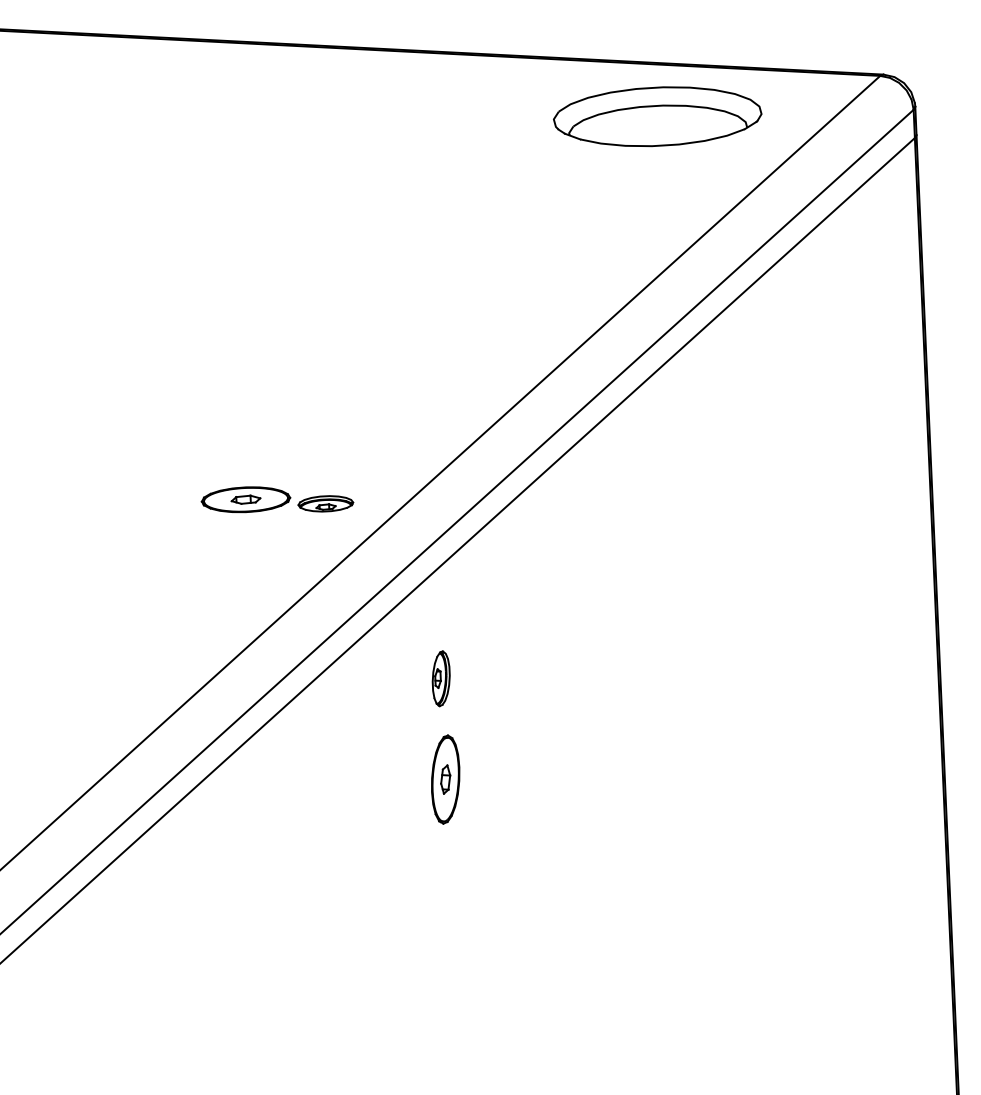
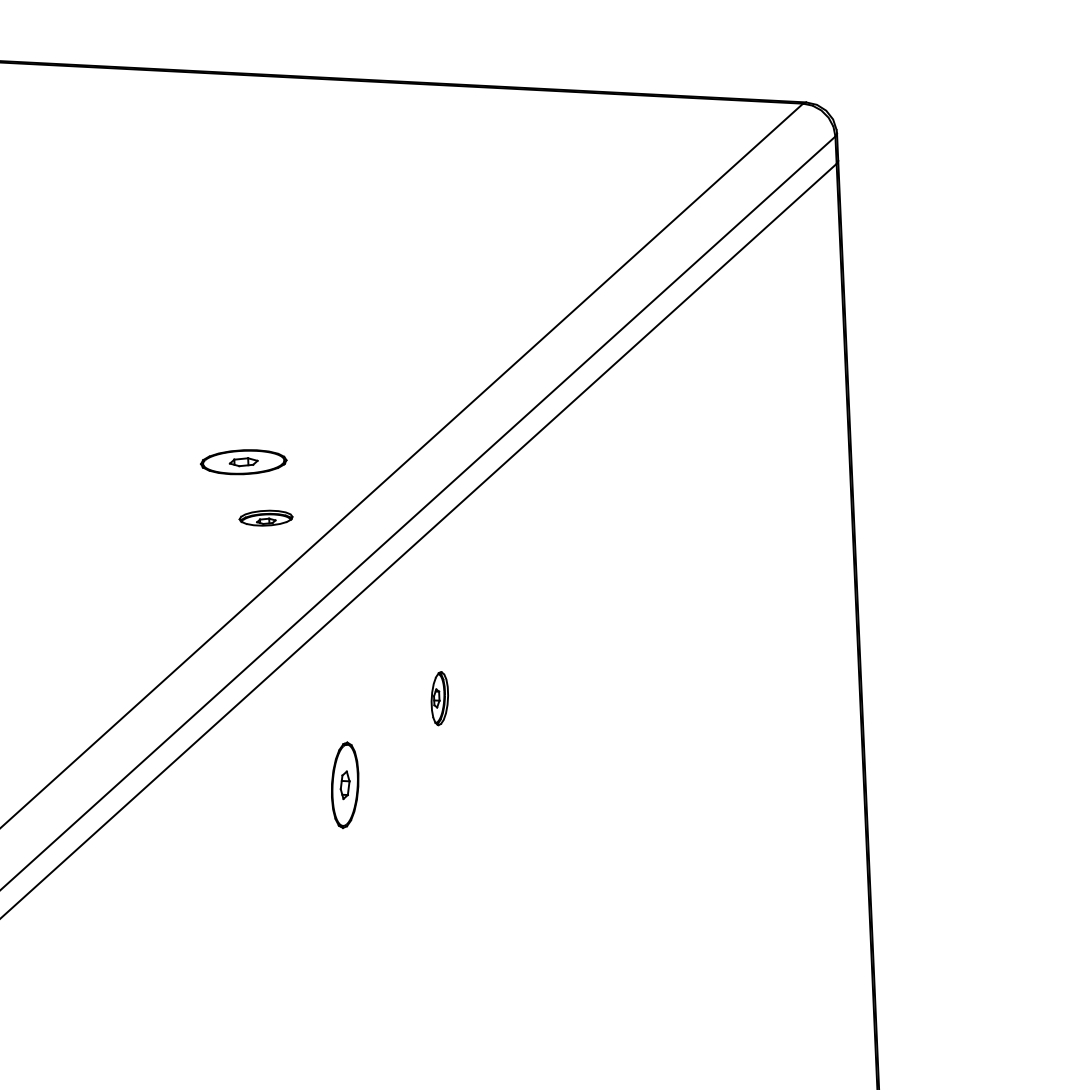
part: (657, 115) -> (587, 142), removed
part: (245, 500) -> (243, 462), moved
part: (440, 678) -> (439, 698), moved
part: (446, 779) -> (345, 785), moved

